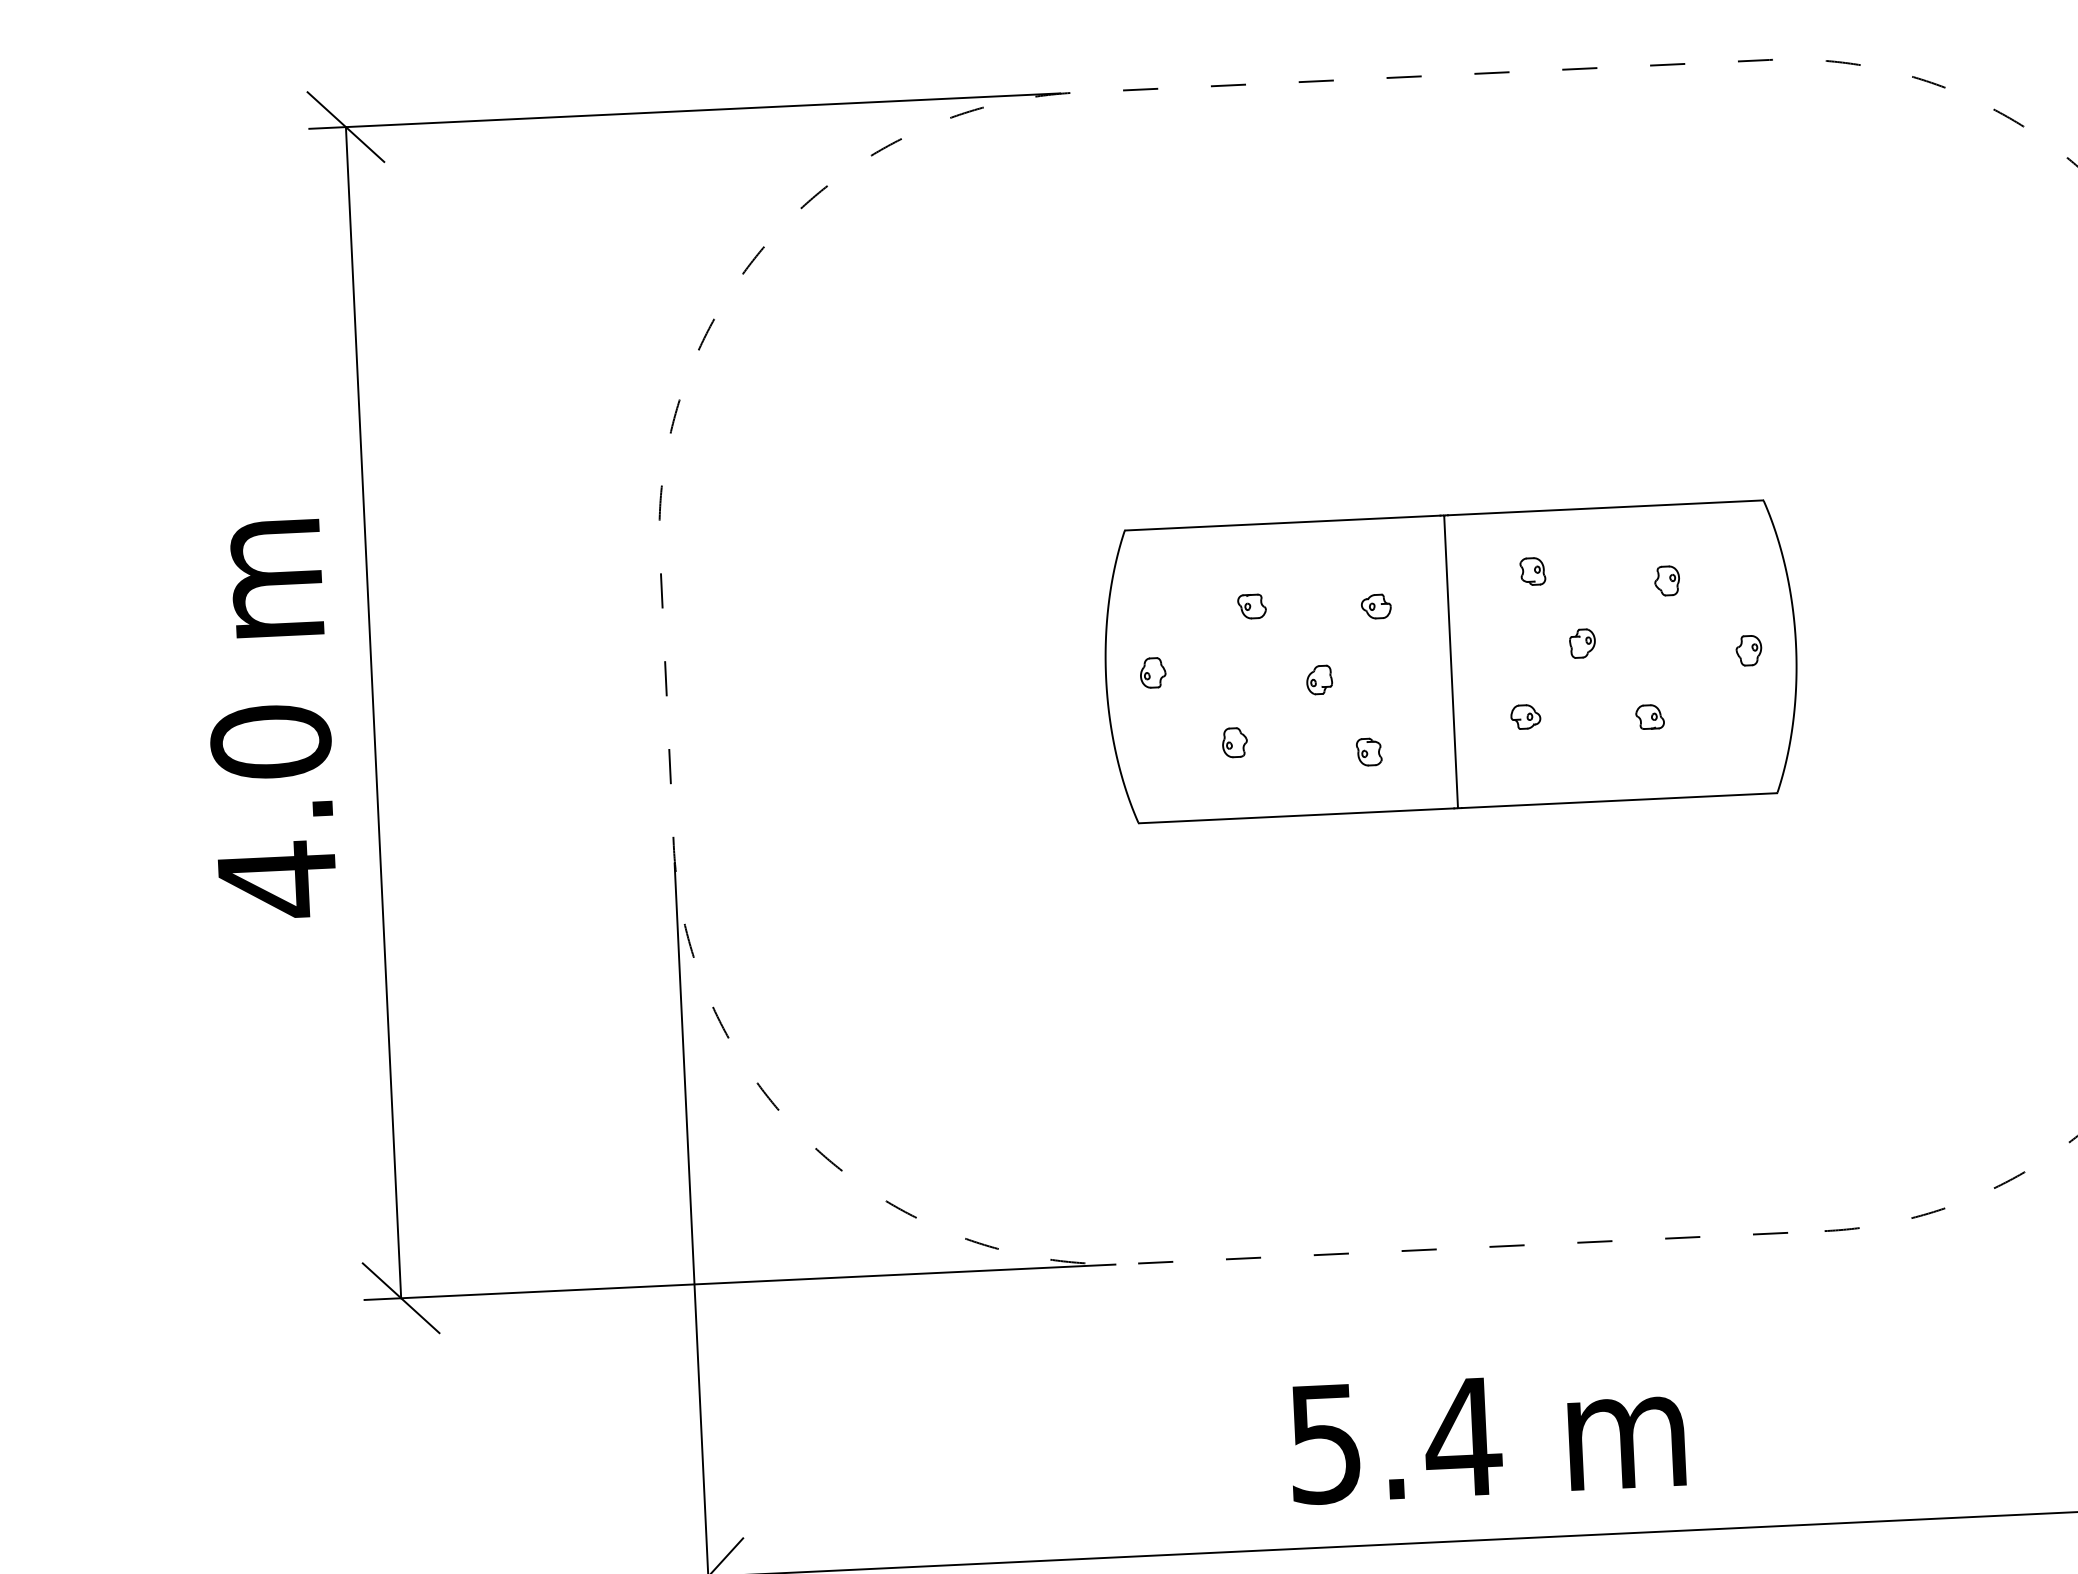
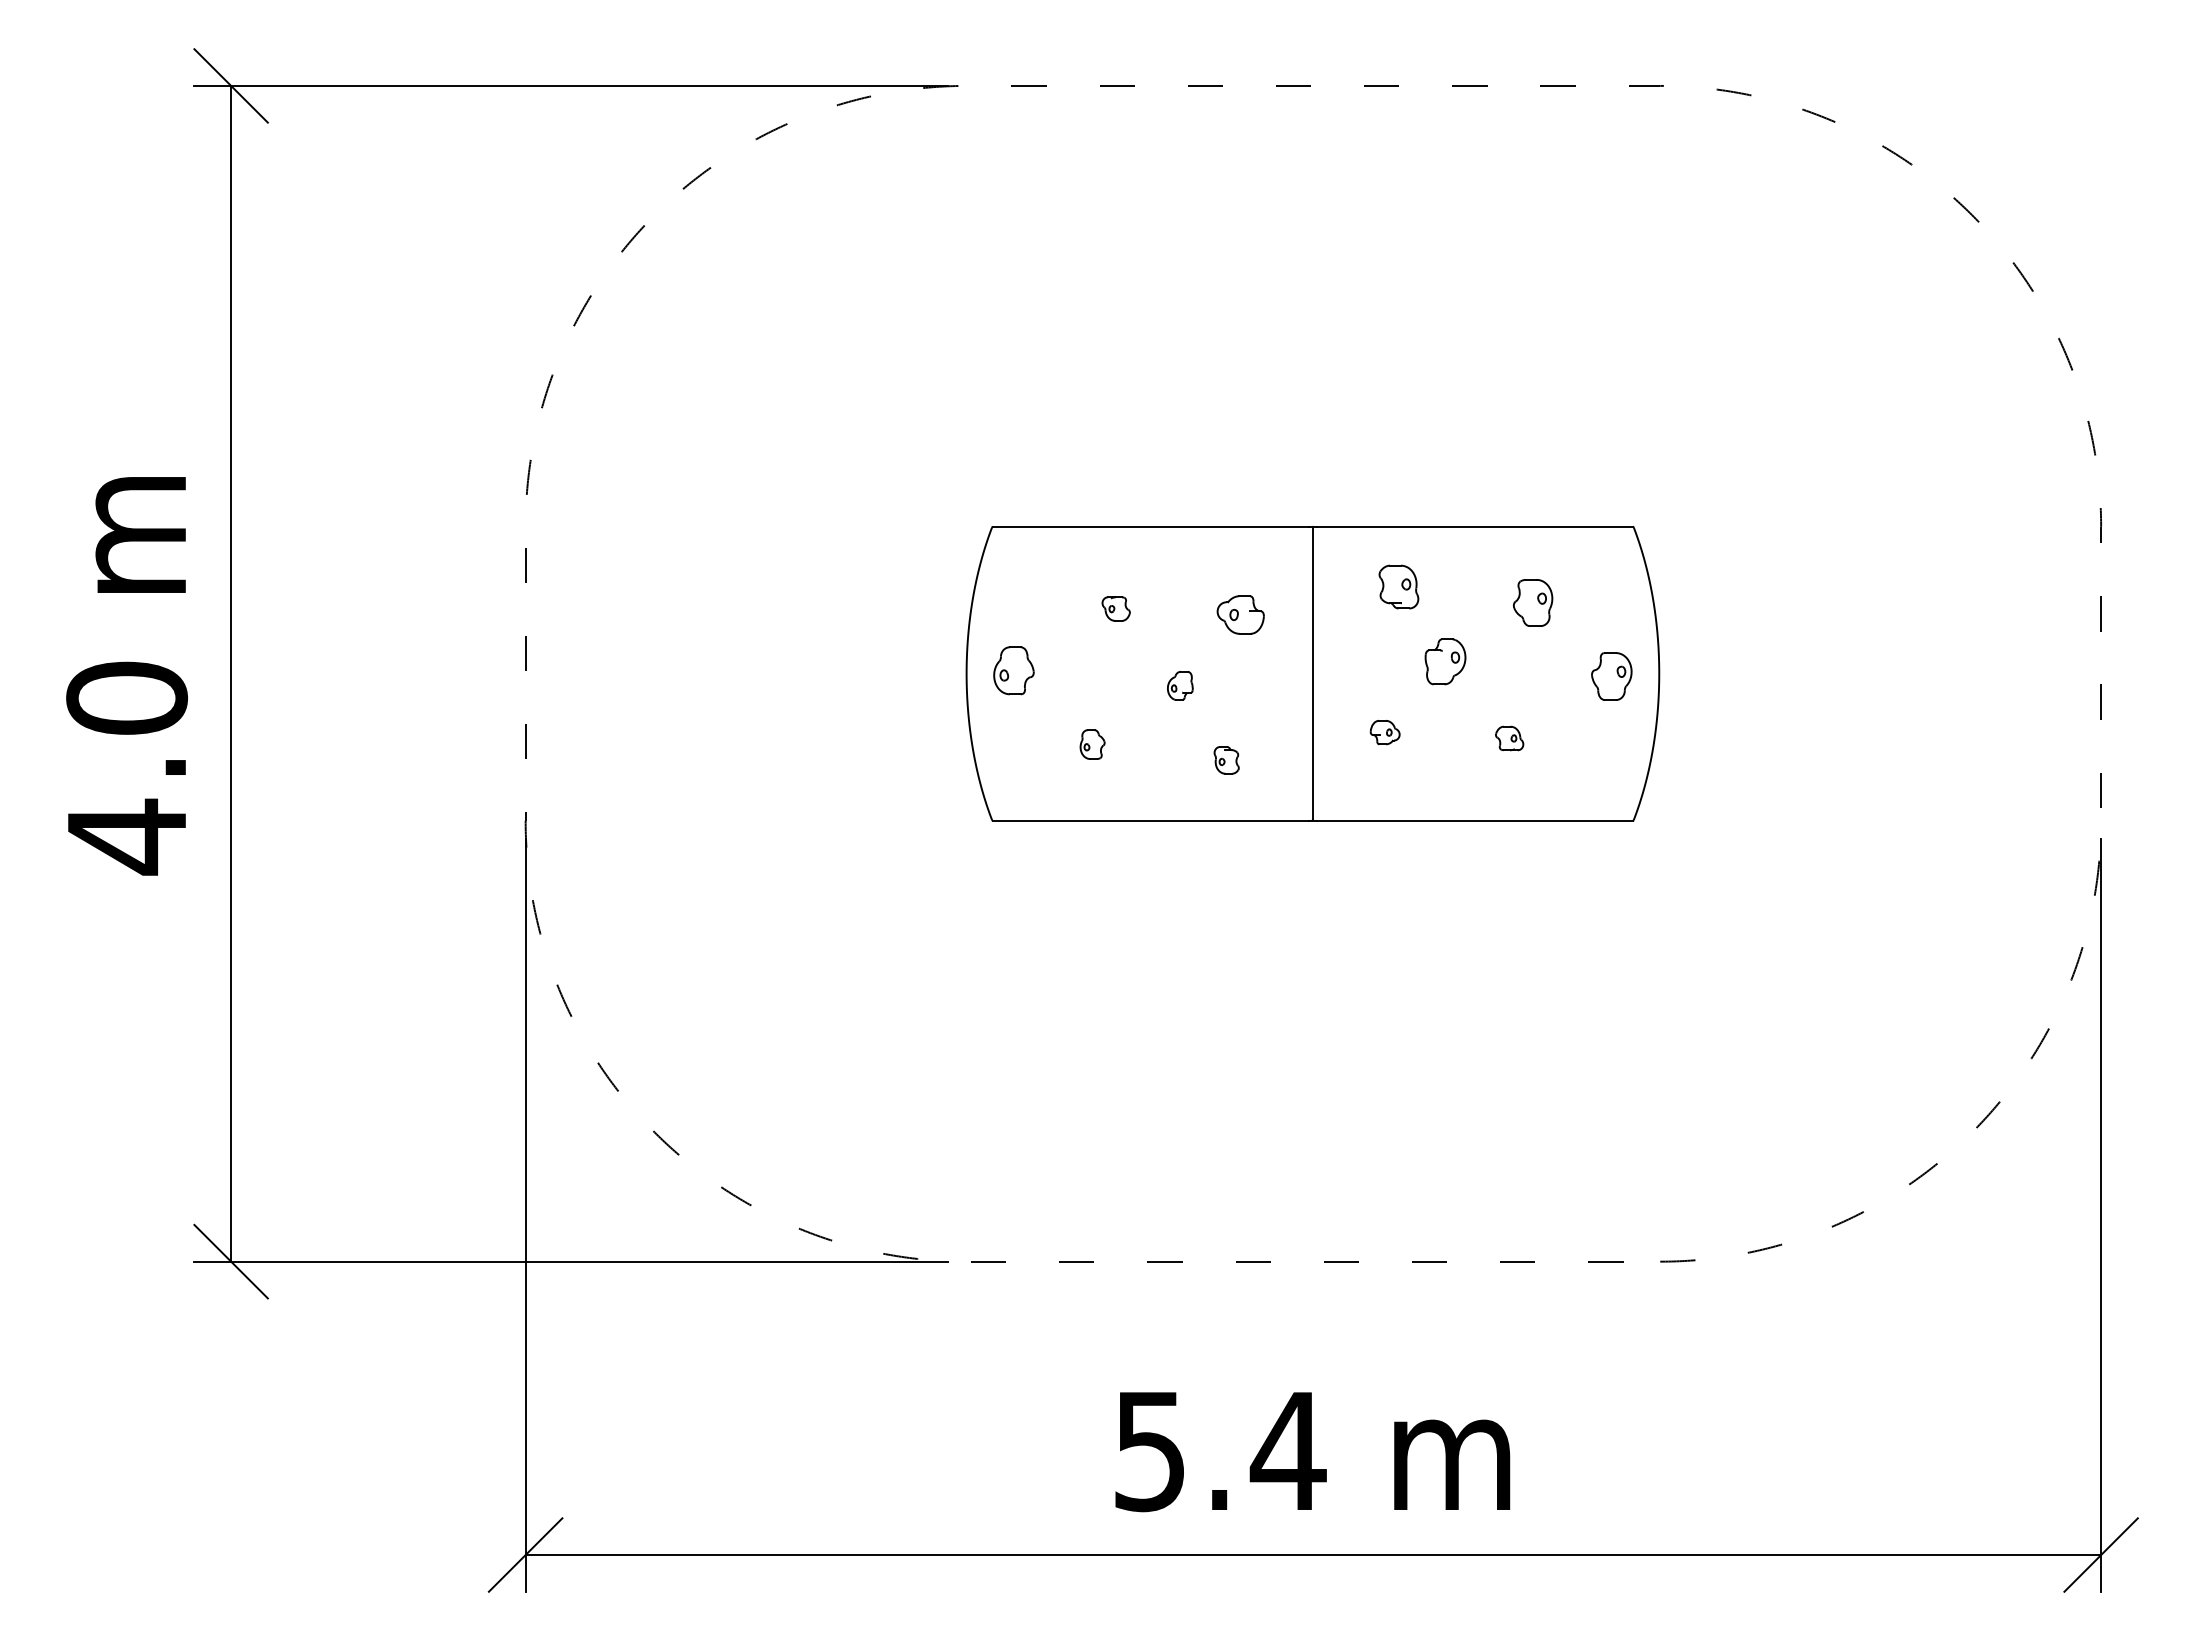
part: (1533, 571) -> (1399, 587), size x1.6
part: (1667, 580) -> (1533, 602), size x1.6
part: (1376, 606) -> (1240, 614), size x1.6
part: (1582, 643) -> (1445, 661), size x1.6
part: (1748, 650) -> (1611, 676), size x1.6
part: (1152, 672) -> (1013, 670), size x1.6

